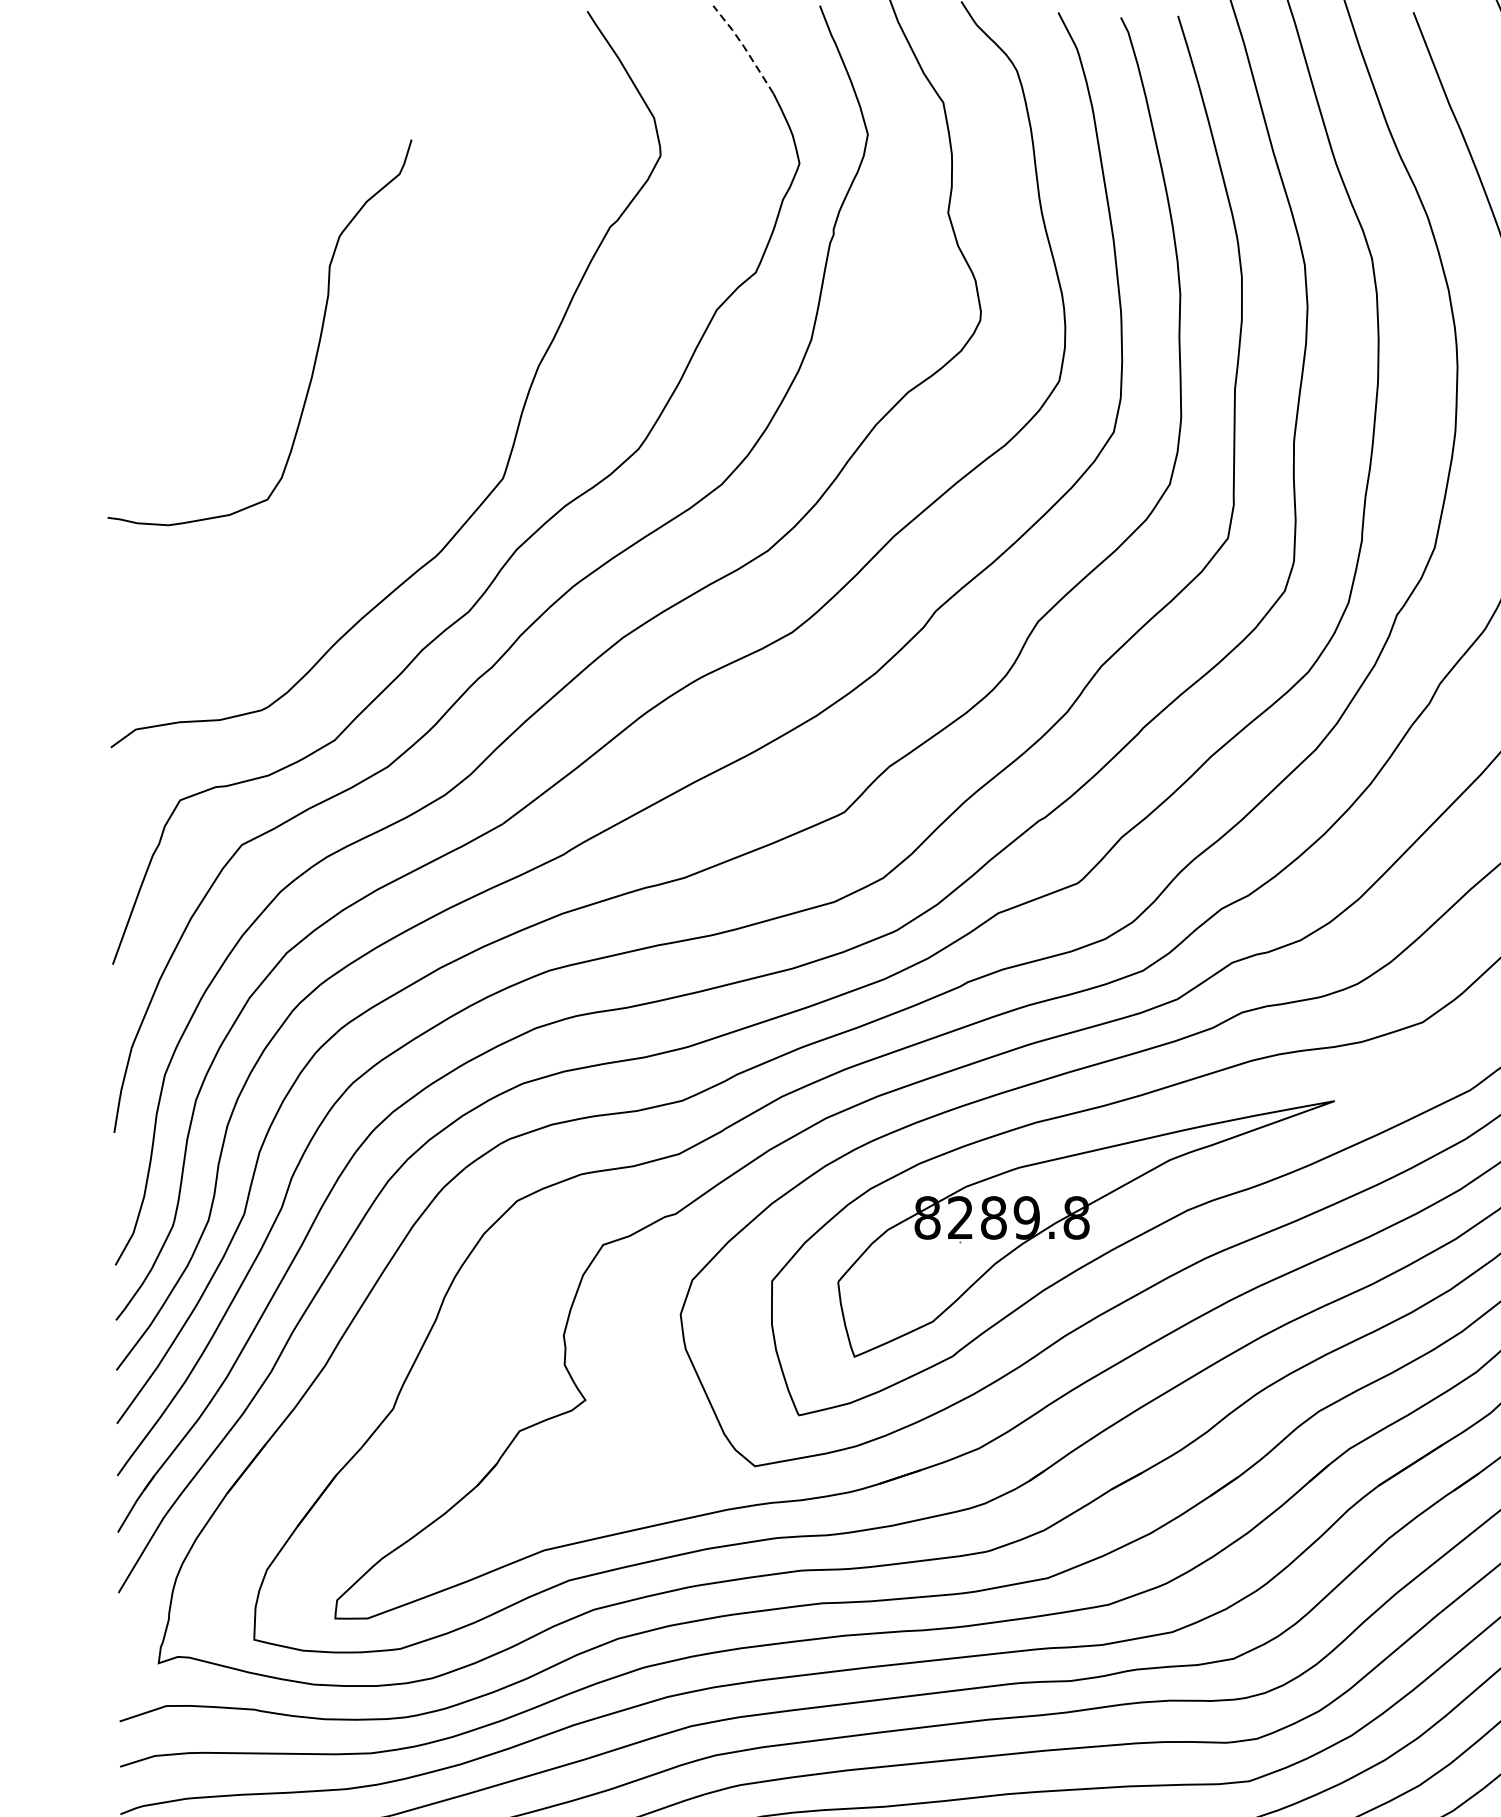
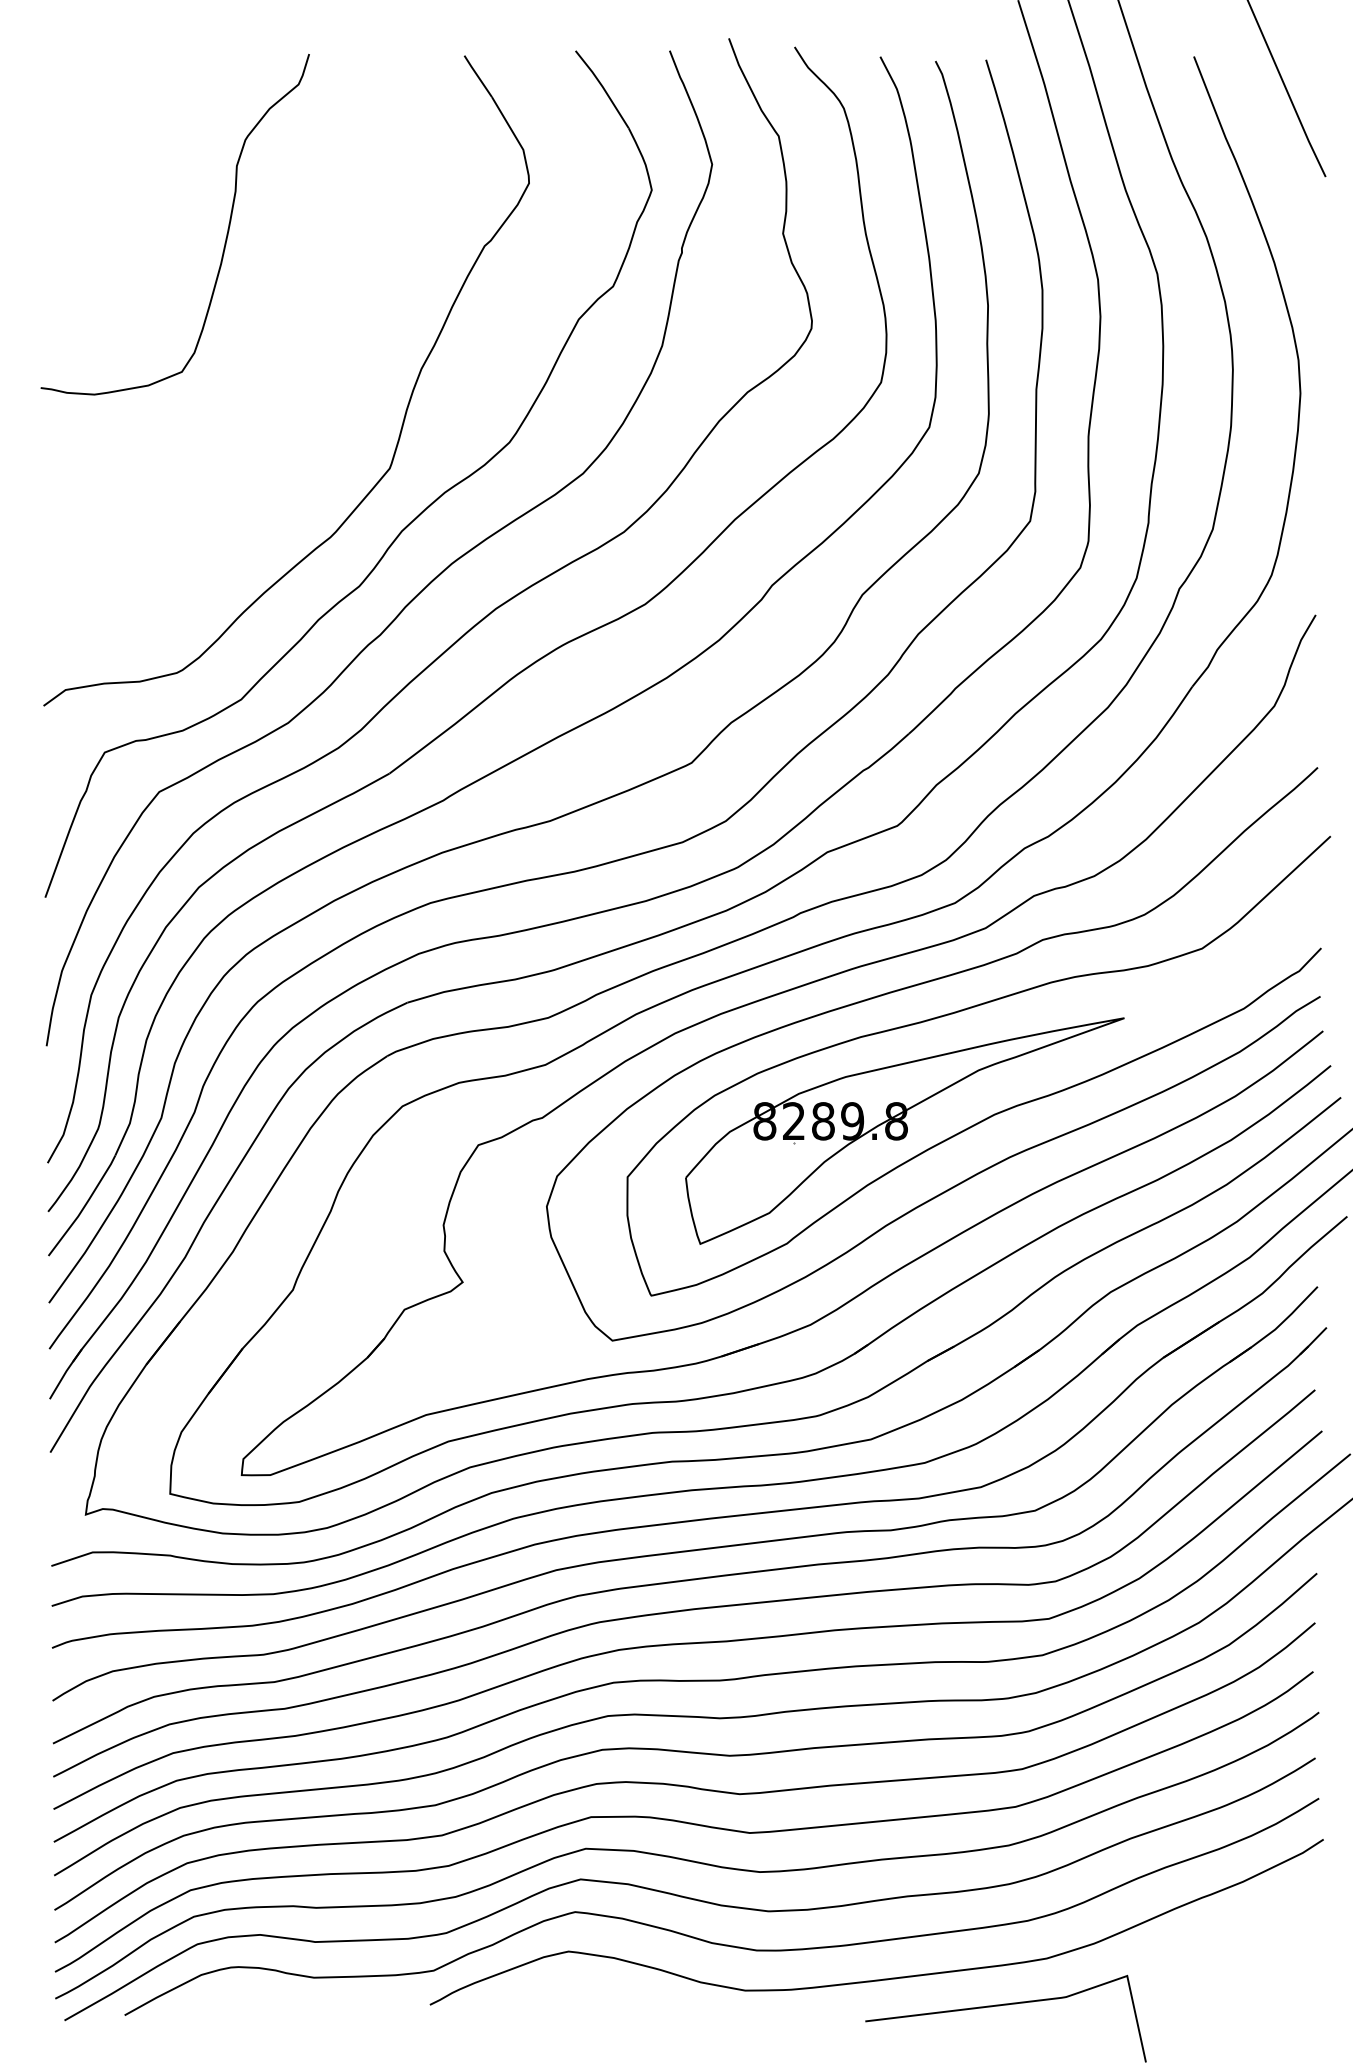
line: (743, 46) -> (602, 86), dashed -> solid
curve: (317, 342) -> (226, 233), moved

